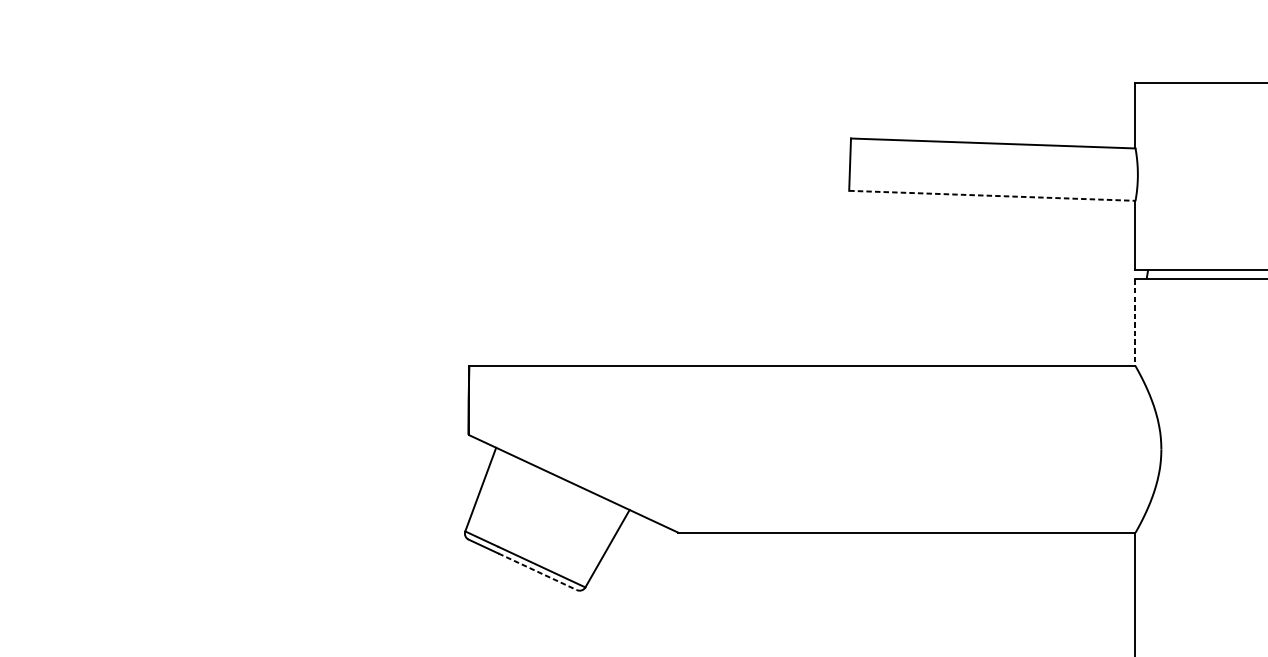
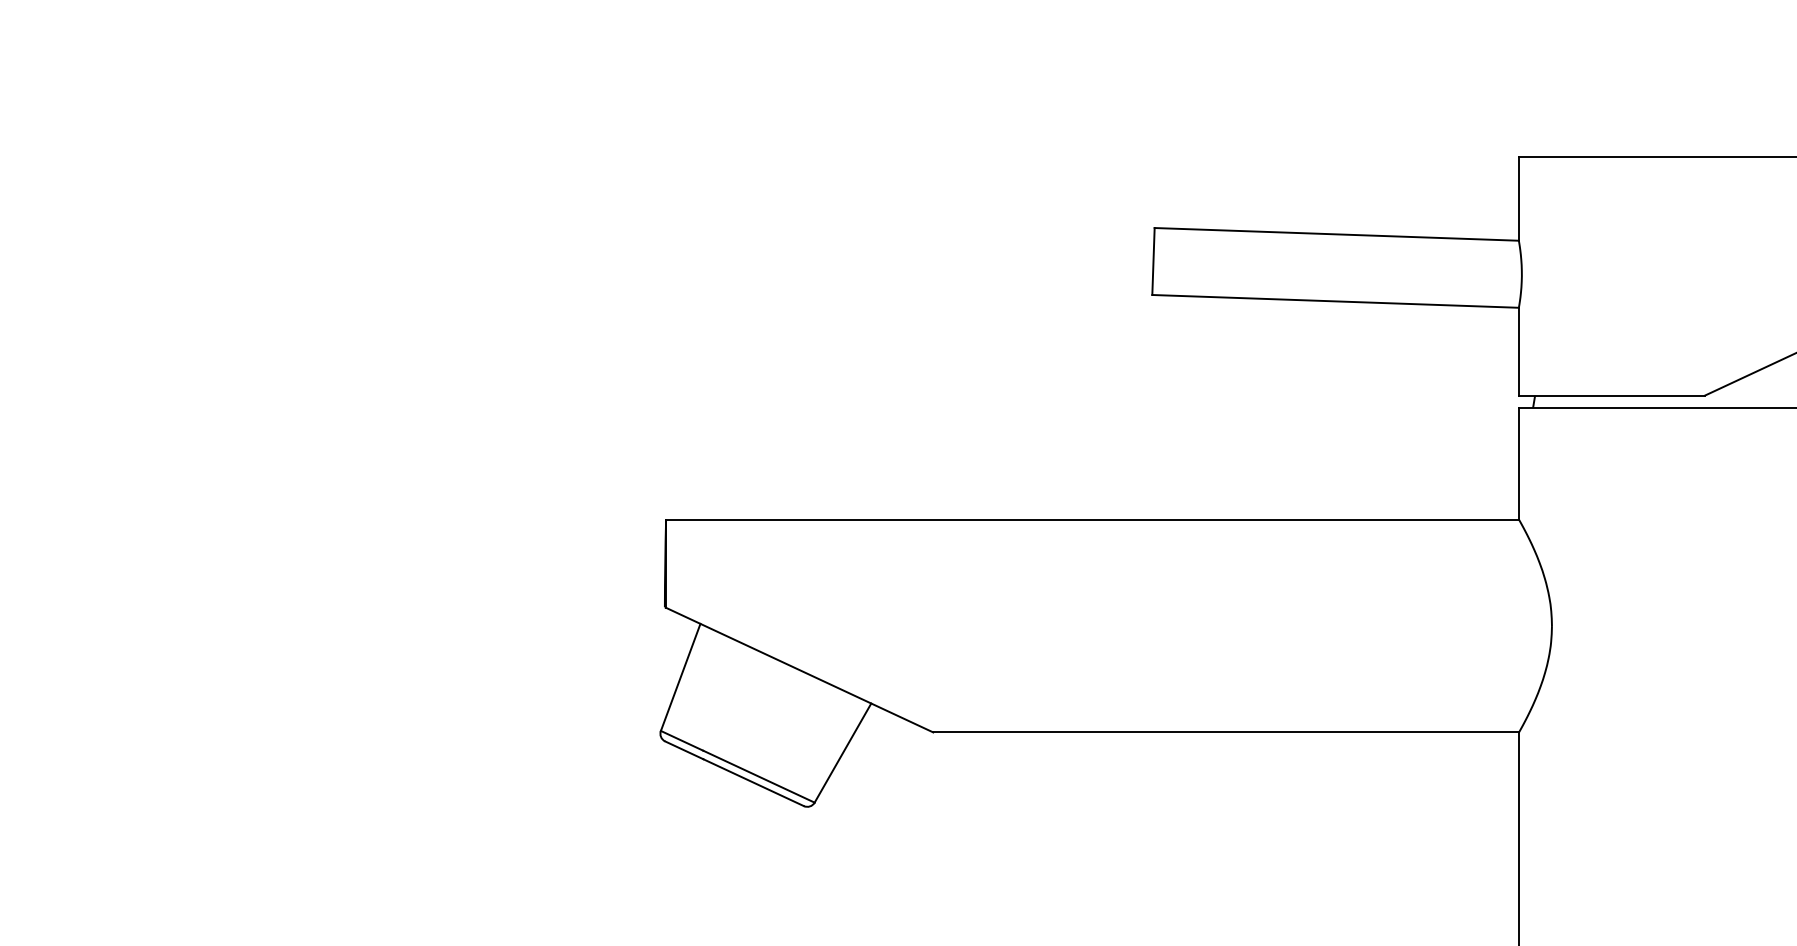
line: (993, 195) -> (1336, 301), dashed -> solid
line: (1135, 322) -> (1518, 463), dashed -> solid
line: (538, 571) -> (754, 782), dashed -> solid

